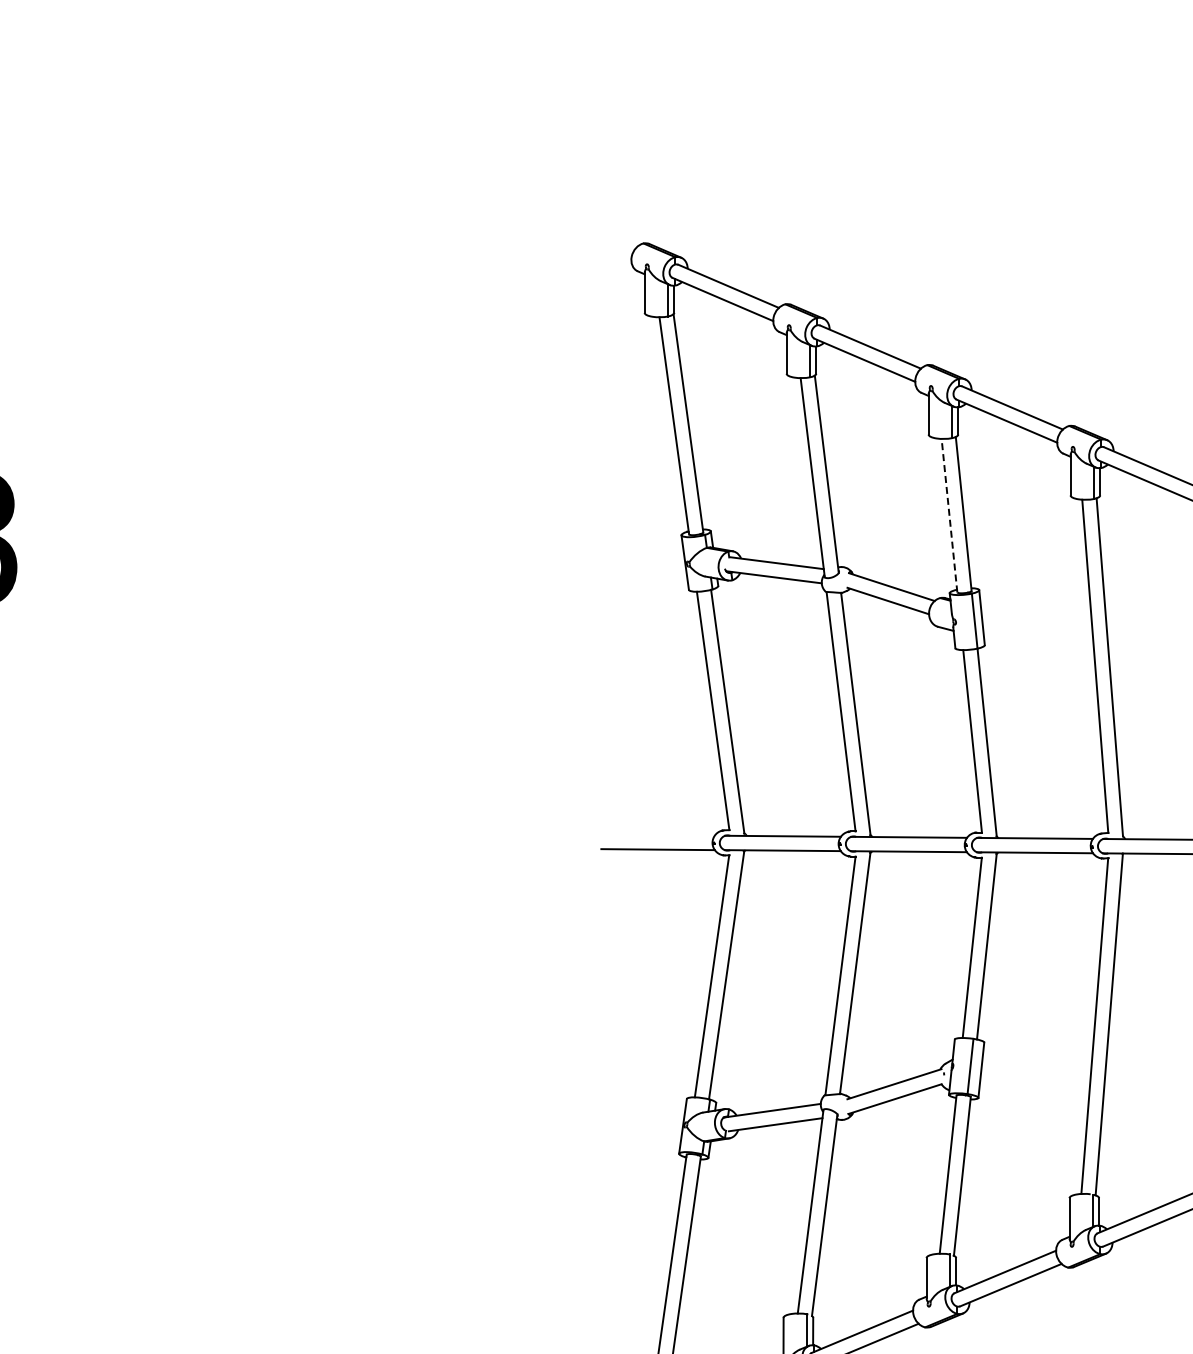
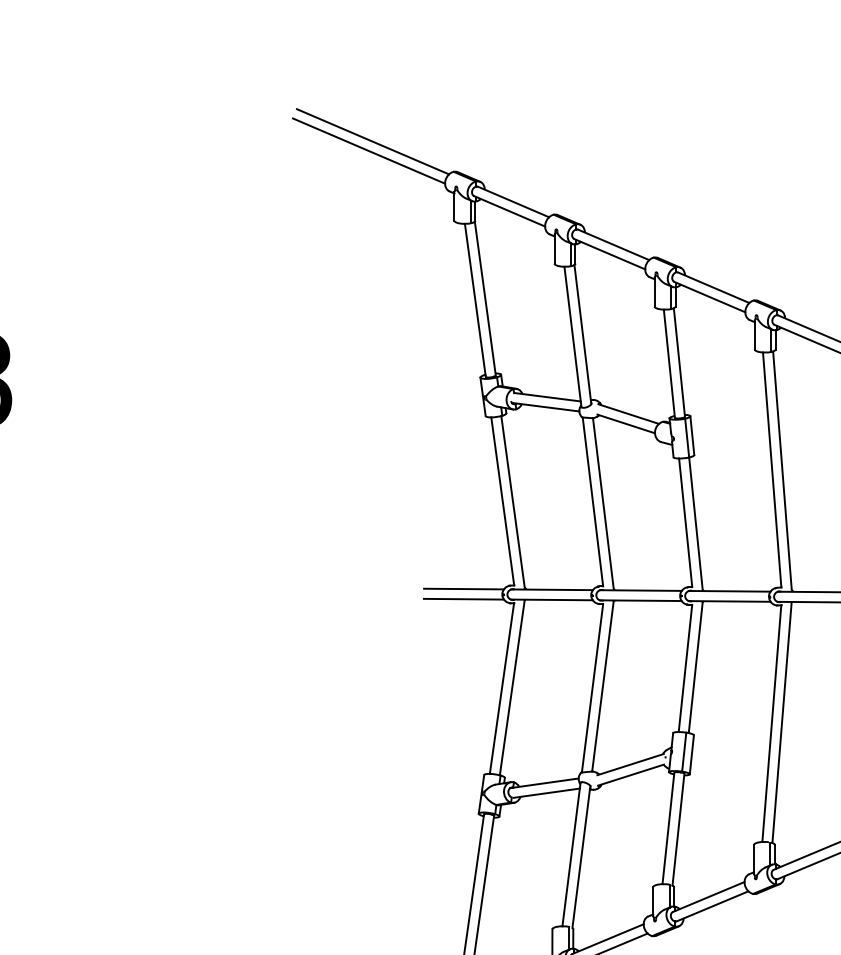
line: (528, 200) -> (372, 141), added
line: (523, 213) -> (369, 150), added
line: (949, 515) -> (669, 363), dashed -> solid
line: (657, 834) -> (463, 588), added

